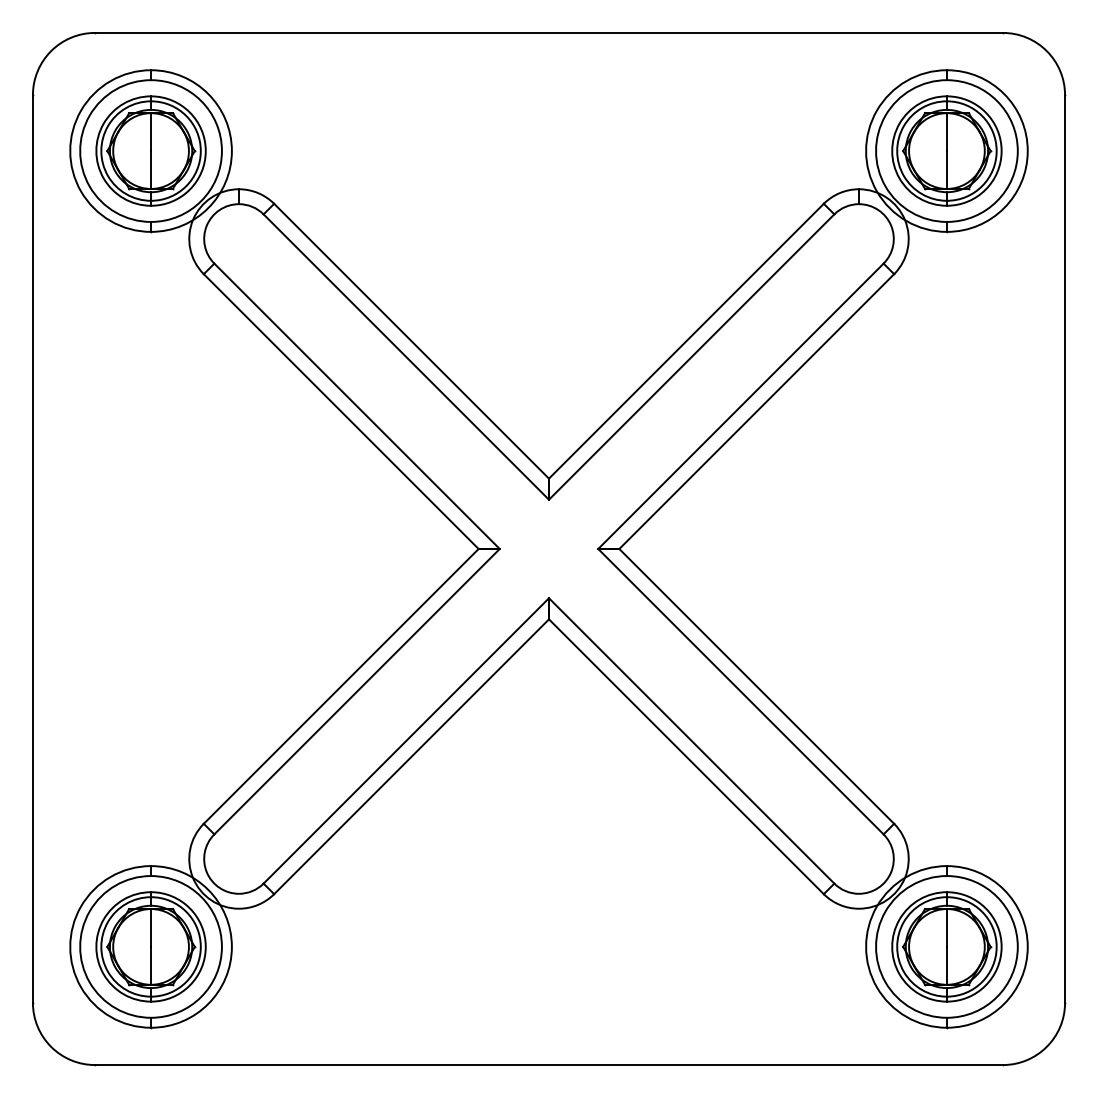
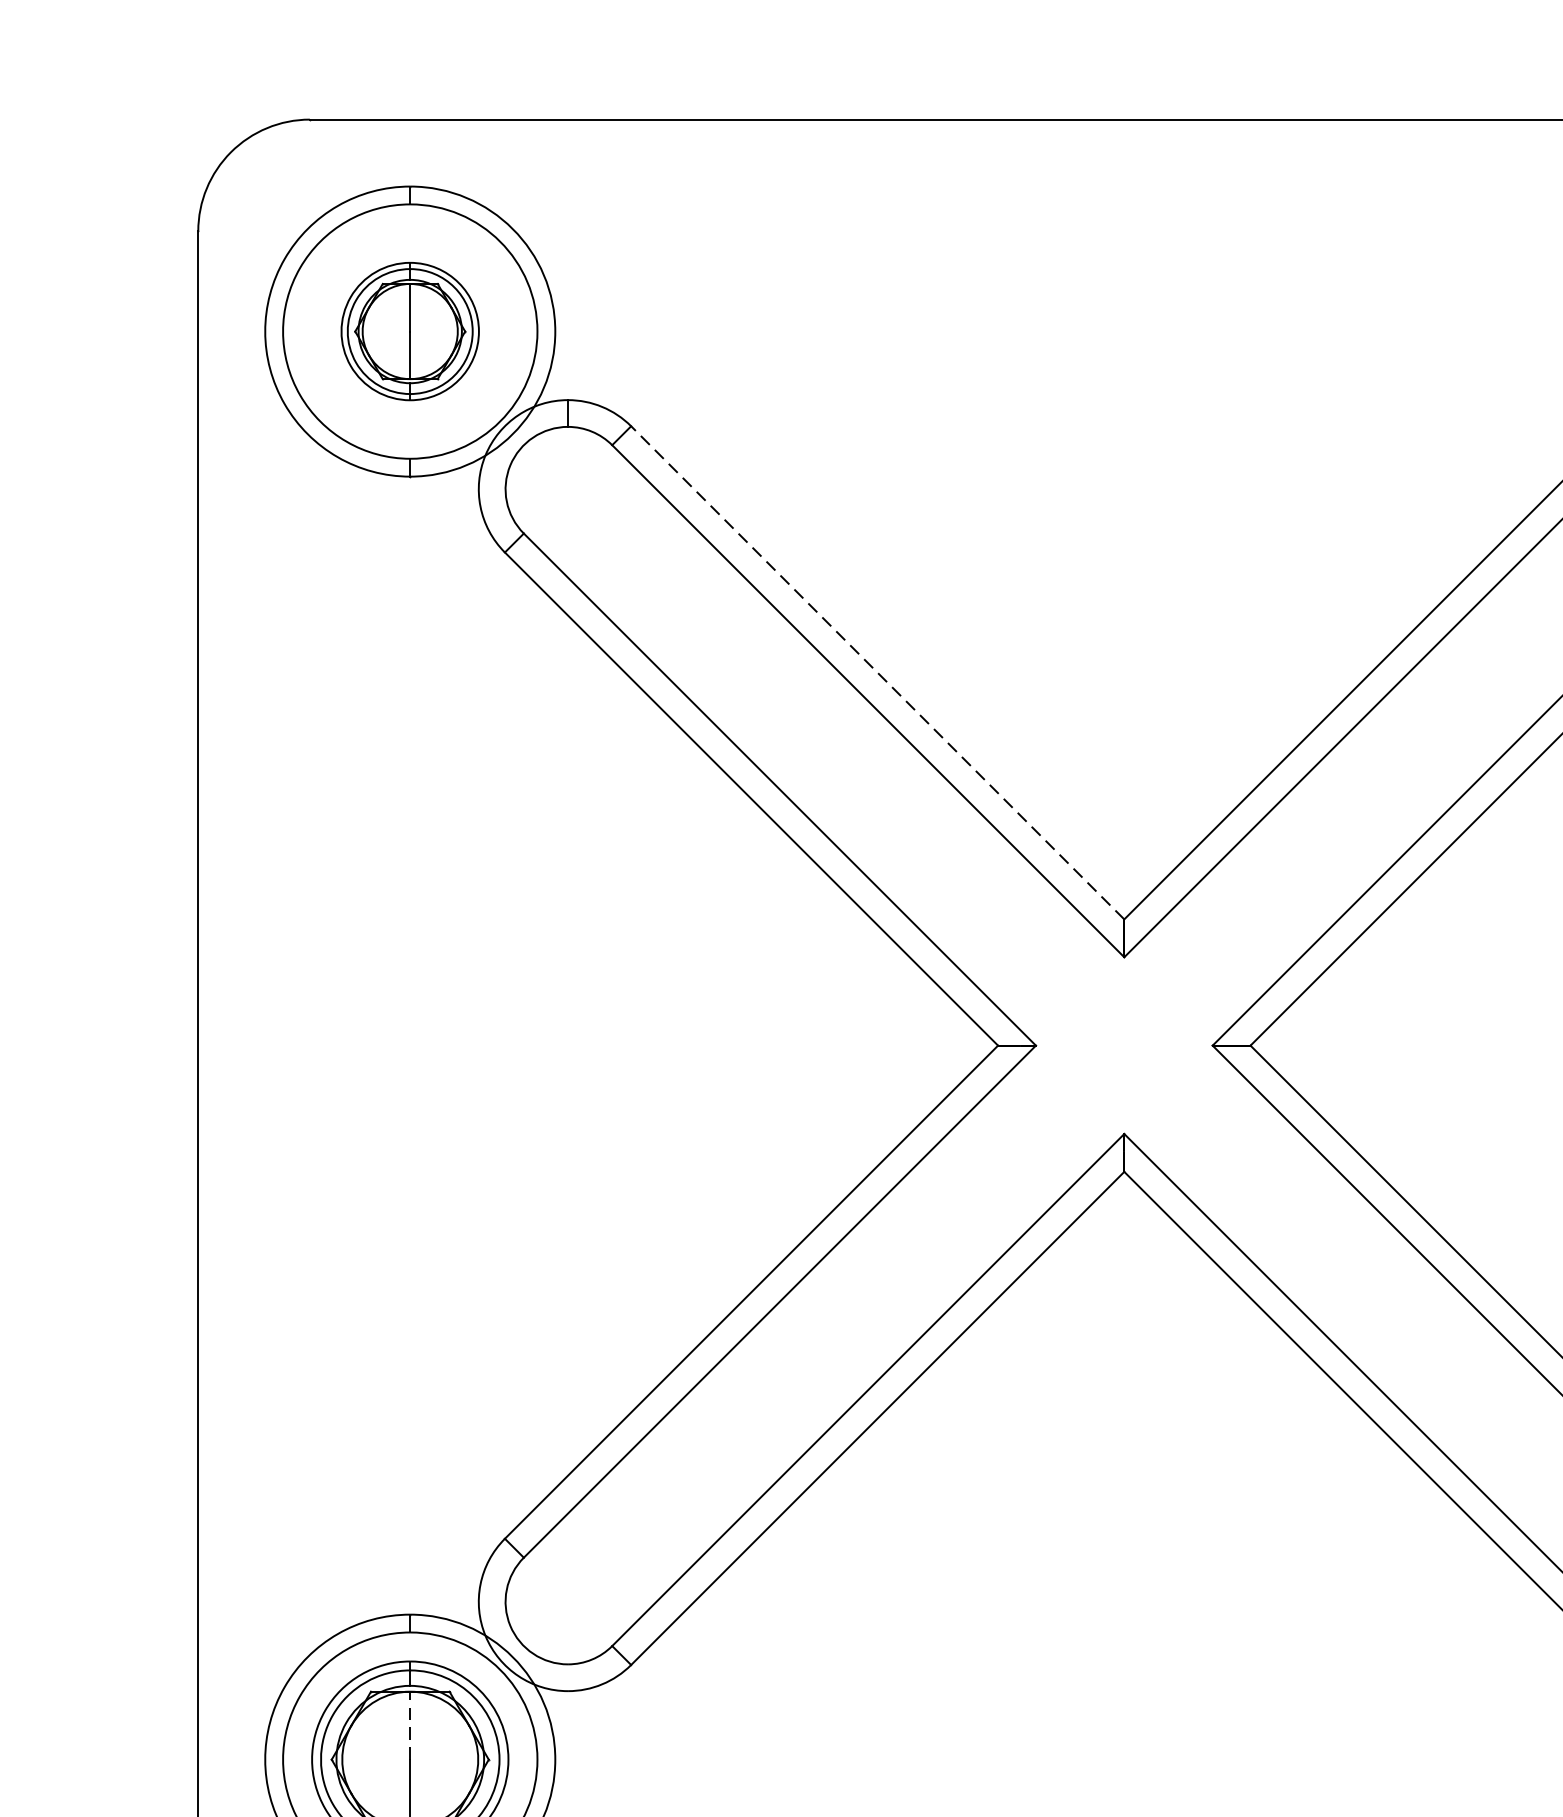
part: (150, 150) -> (409, 330), size x0.7
line: (411, 340) -> (877, 671), solid -> dashed
line: (151, 927) -> (411, 1724), solid -> dashed

